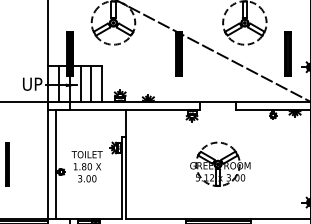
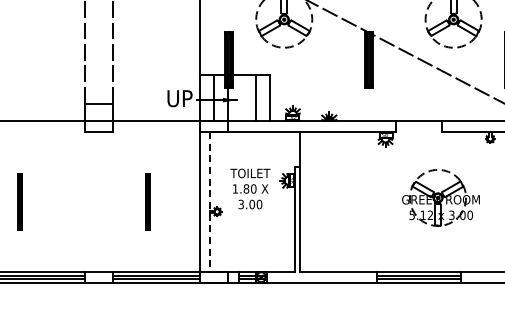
line: (80, 83) -> (241, 97), removed
line: (56, 164) -> (210, 201), solid -> dashed
part: (219, 164) -> (440, 197), moved
text: (87, 166) -> (250, 188), moved

